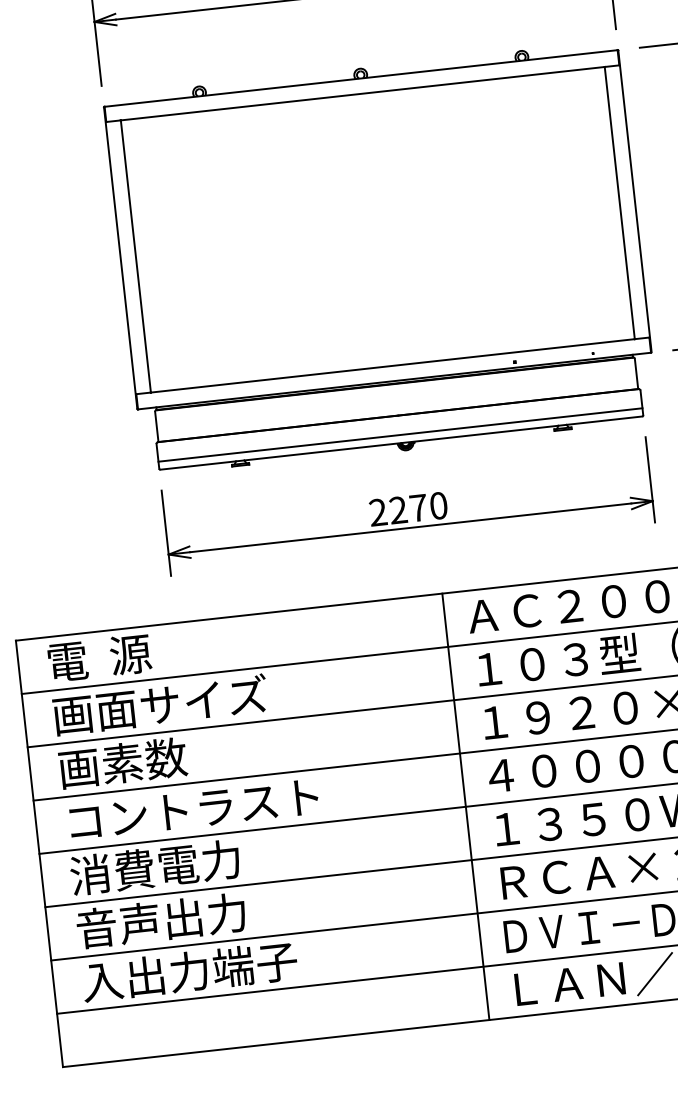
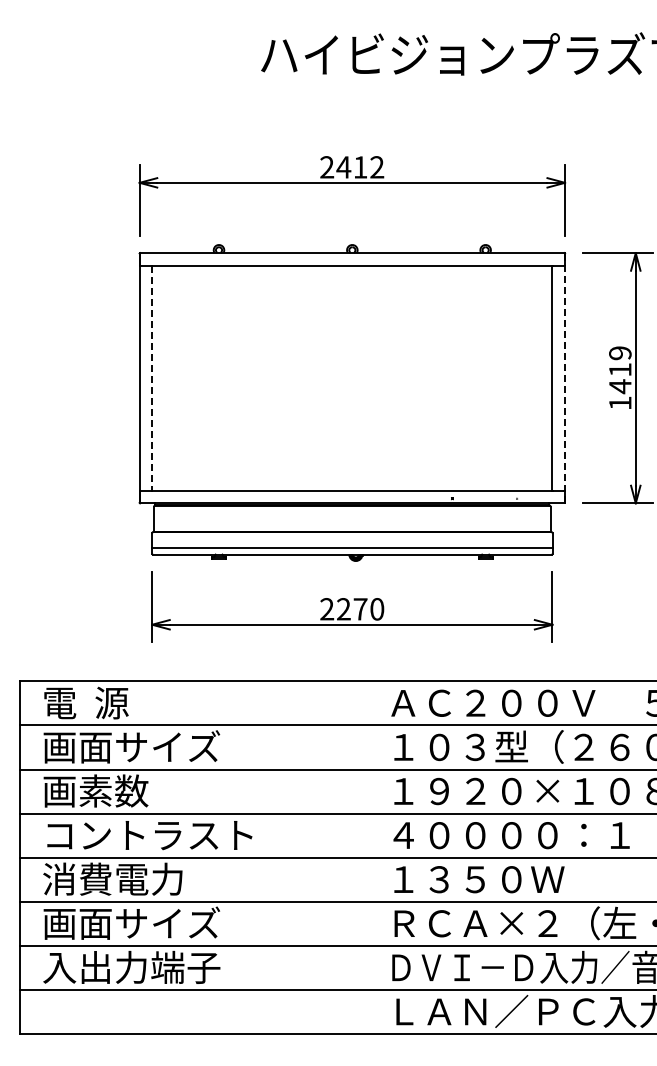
line: (635, 201) -> (565, 378), solid -> dashed
line: (136, 256) -> (152, 378), solid -> dashed
line: (466, 806) -> (372, 857), removed
text: (183, 917) -> (131, 922), 音声出力 -> 画面サイズ

